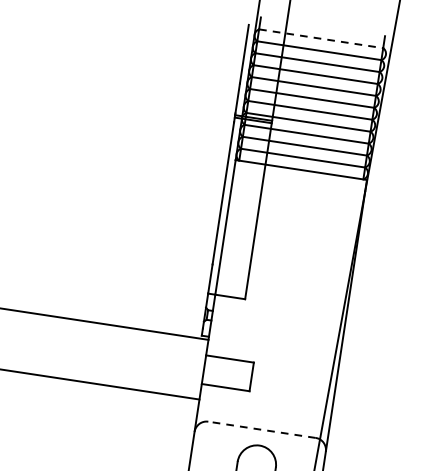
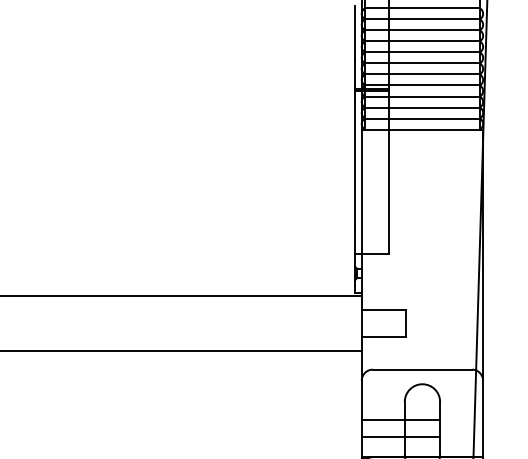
line: (321, 39) -> (422, 8), dashed -> solid
line: (262, 429) -> (422, 369), dashed -> solid

